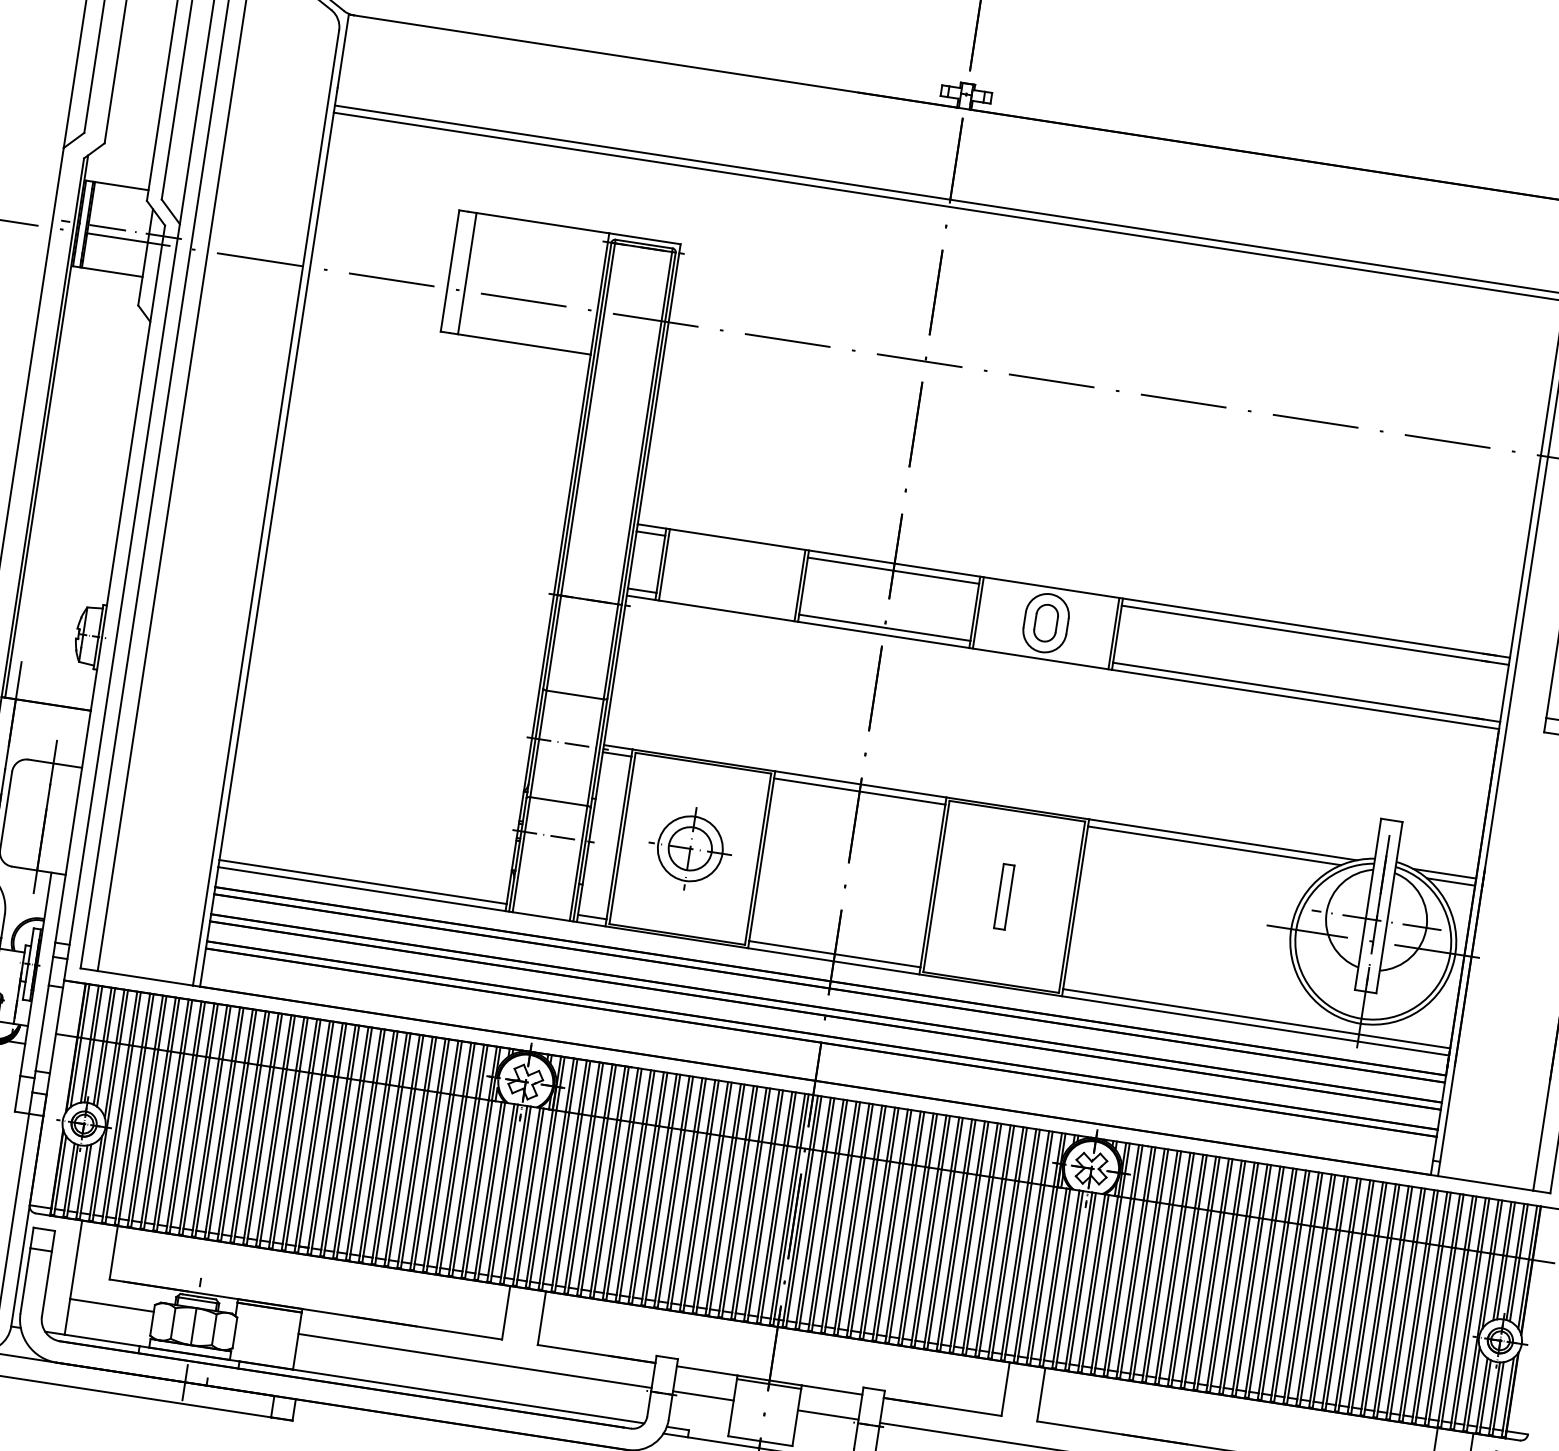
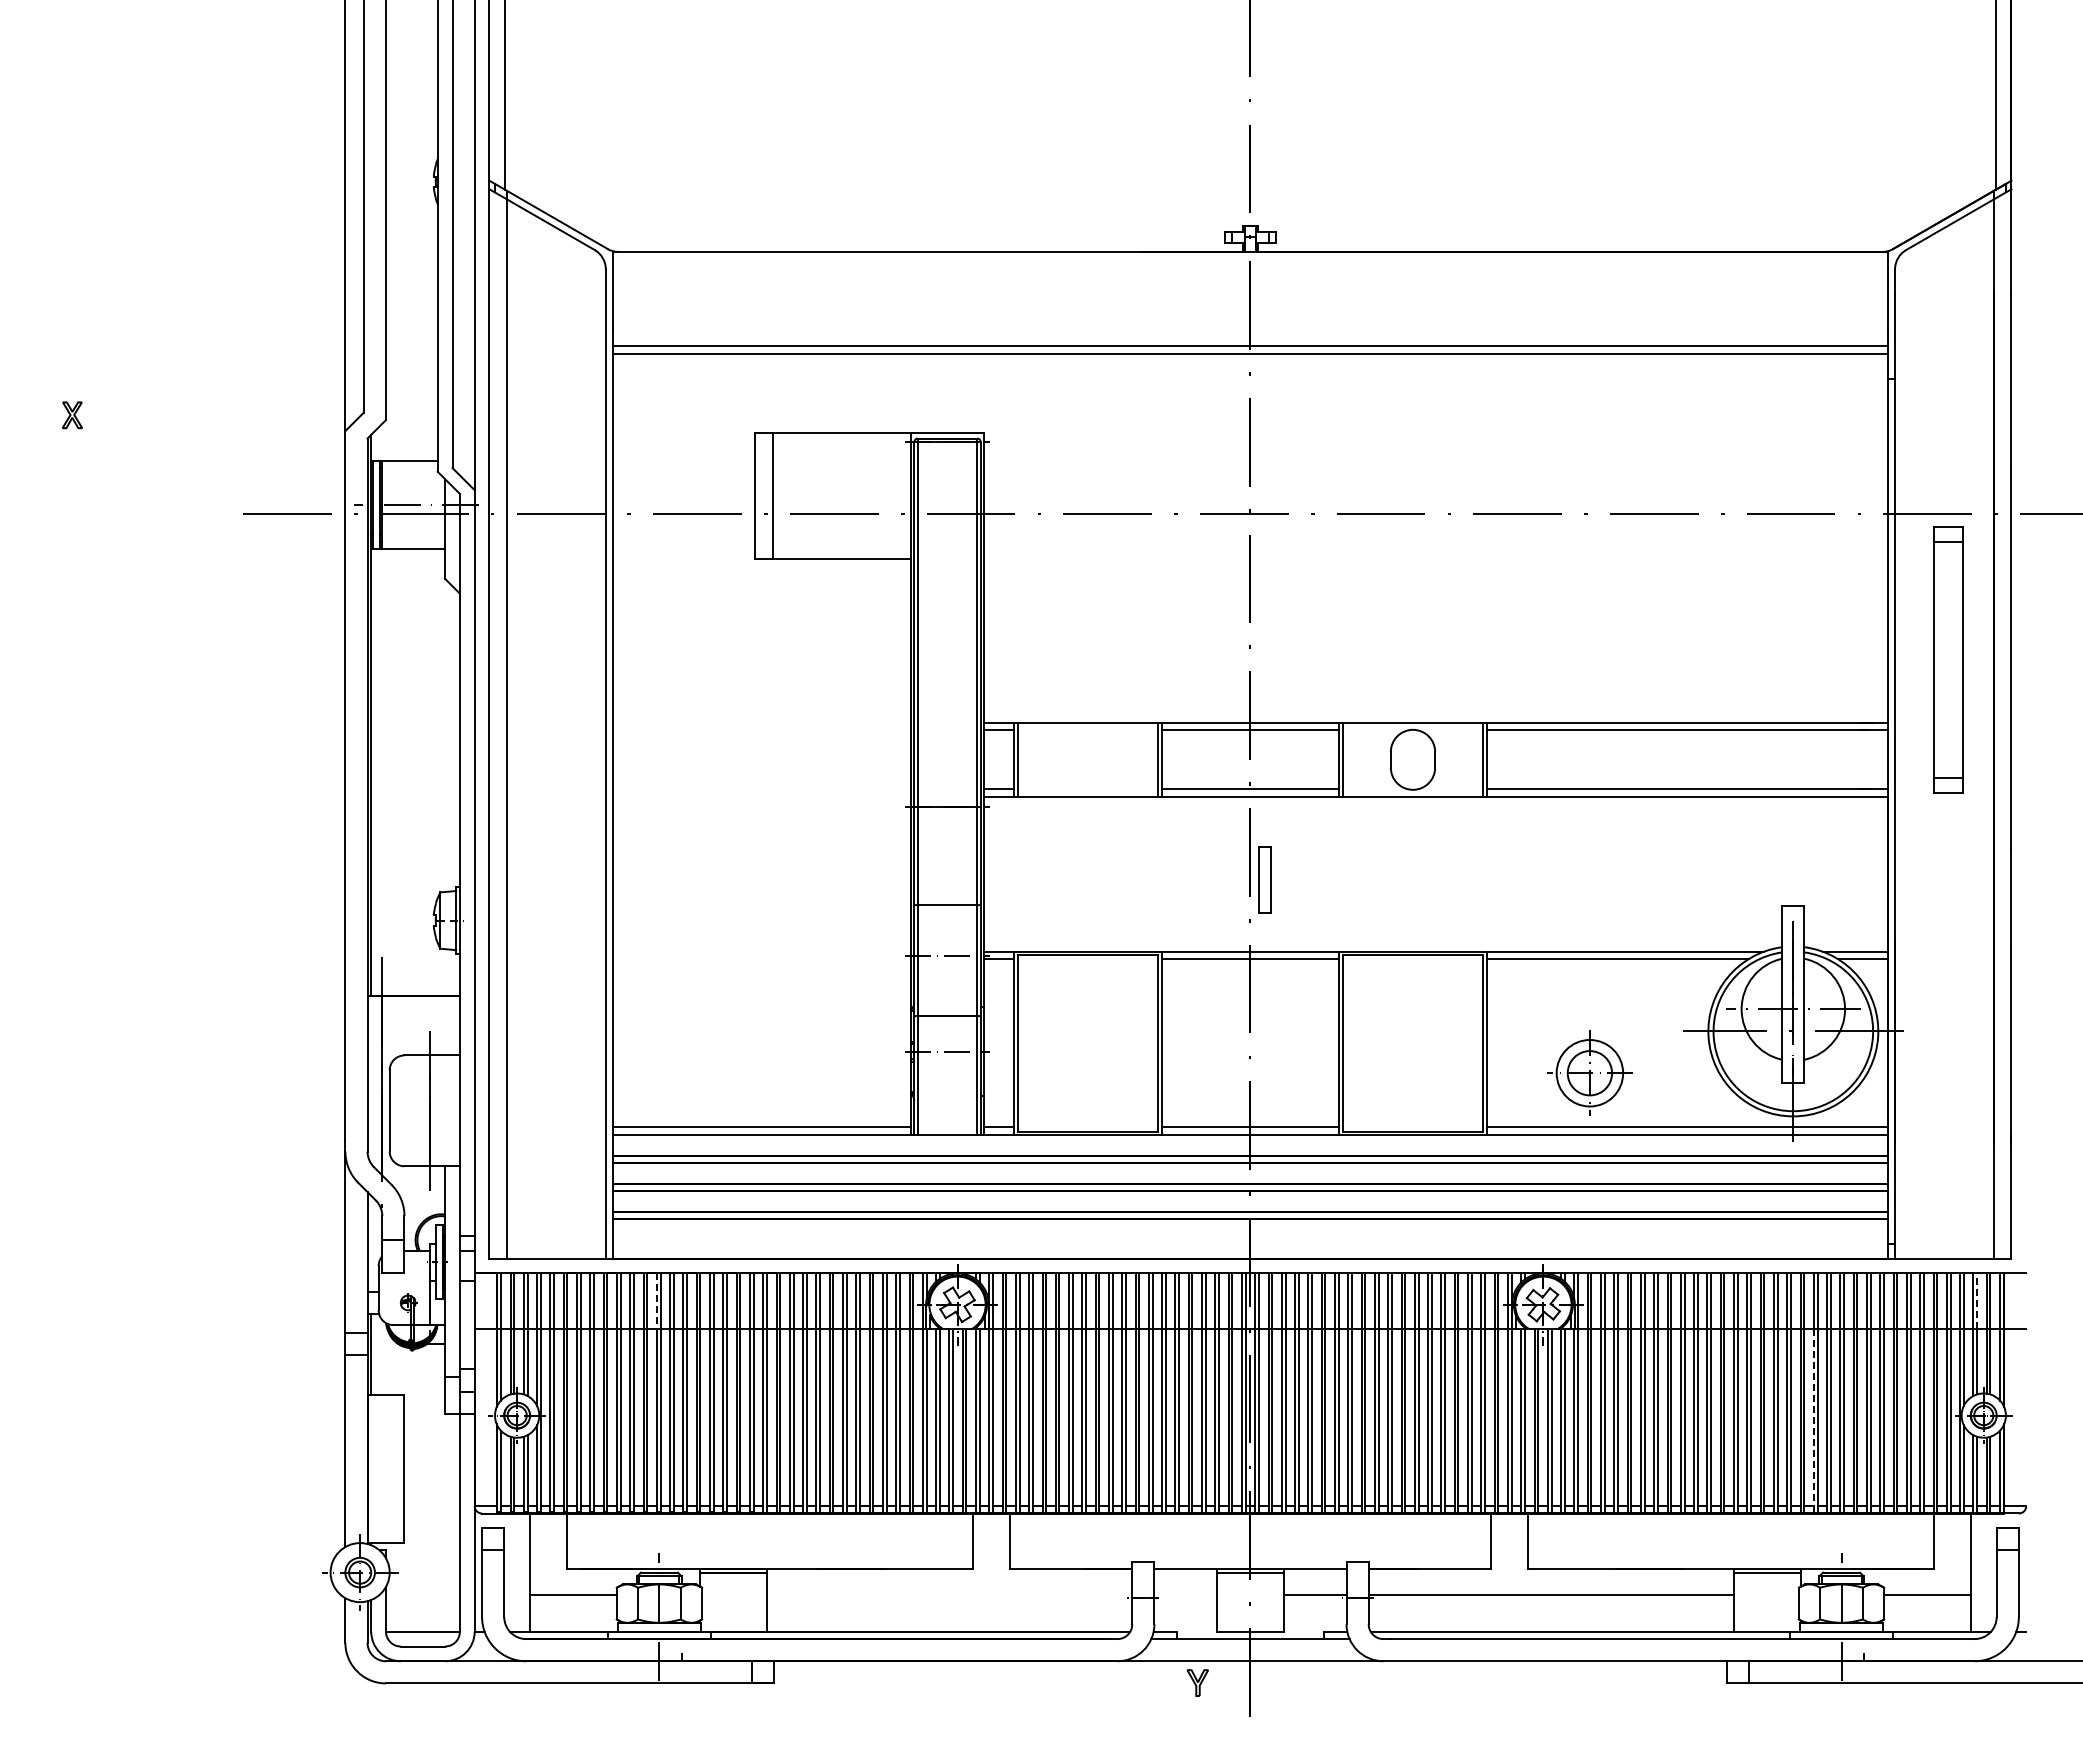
part: (1045, 622) -> (1412, 759), removed
part: (690, 848) -> (1589, 1072), moved
part: (1003, 896) -> (1264, 879), moved
line: (235, 1034) -> (656, 1301), solid -> dashed
line: (1511, 1229) -> (1977, 1301), solid -> dashed
line: (1335, 1317) -> (1813, 1417), solid -> dashed
line: (475, 1360) -> (949, 1594), removed
line: (703, 1395) -> (1185, 1594), removed

